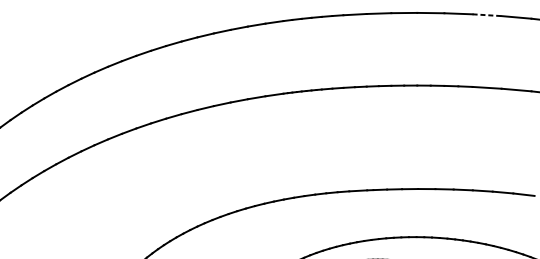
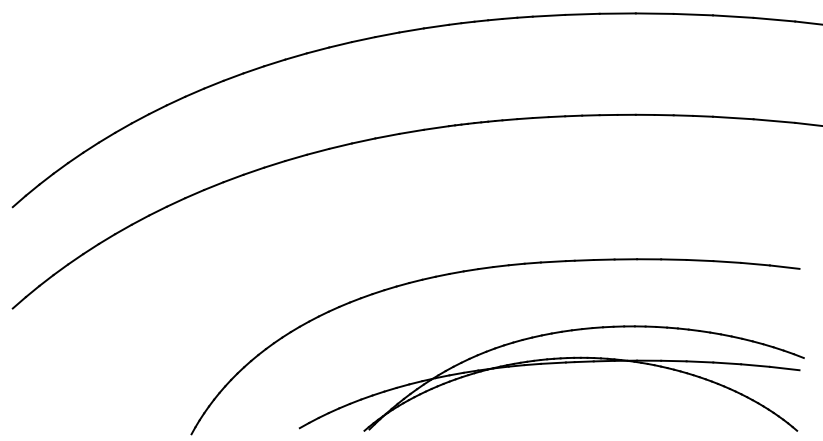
line: (487, 15) -> (733, 16), dashed -> solid

